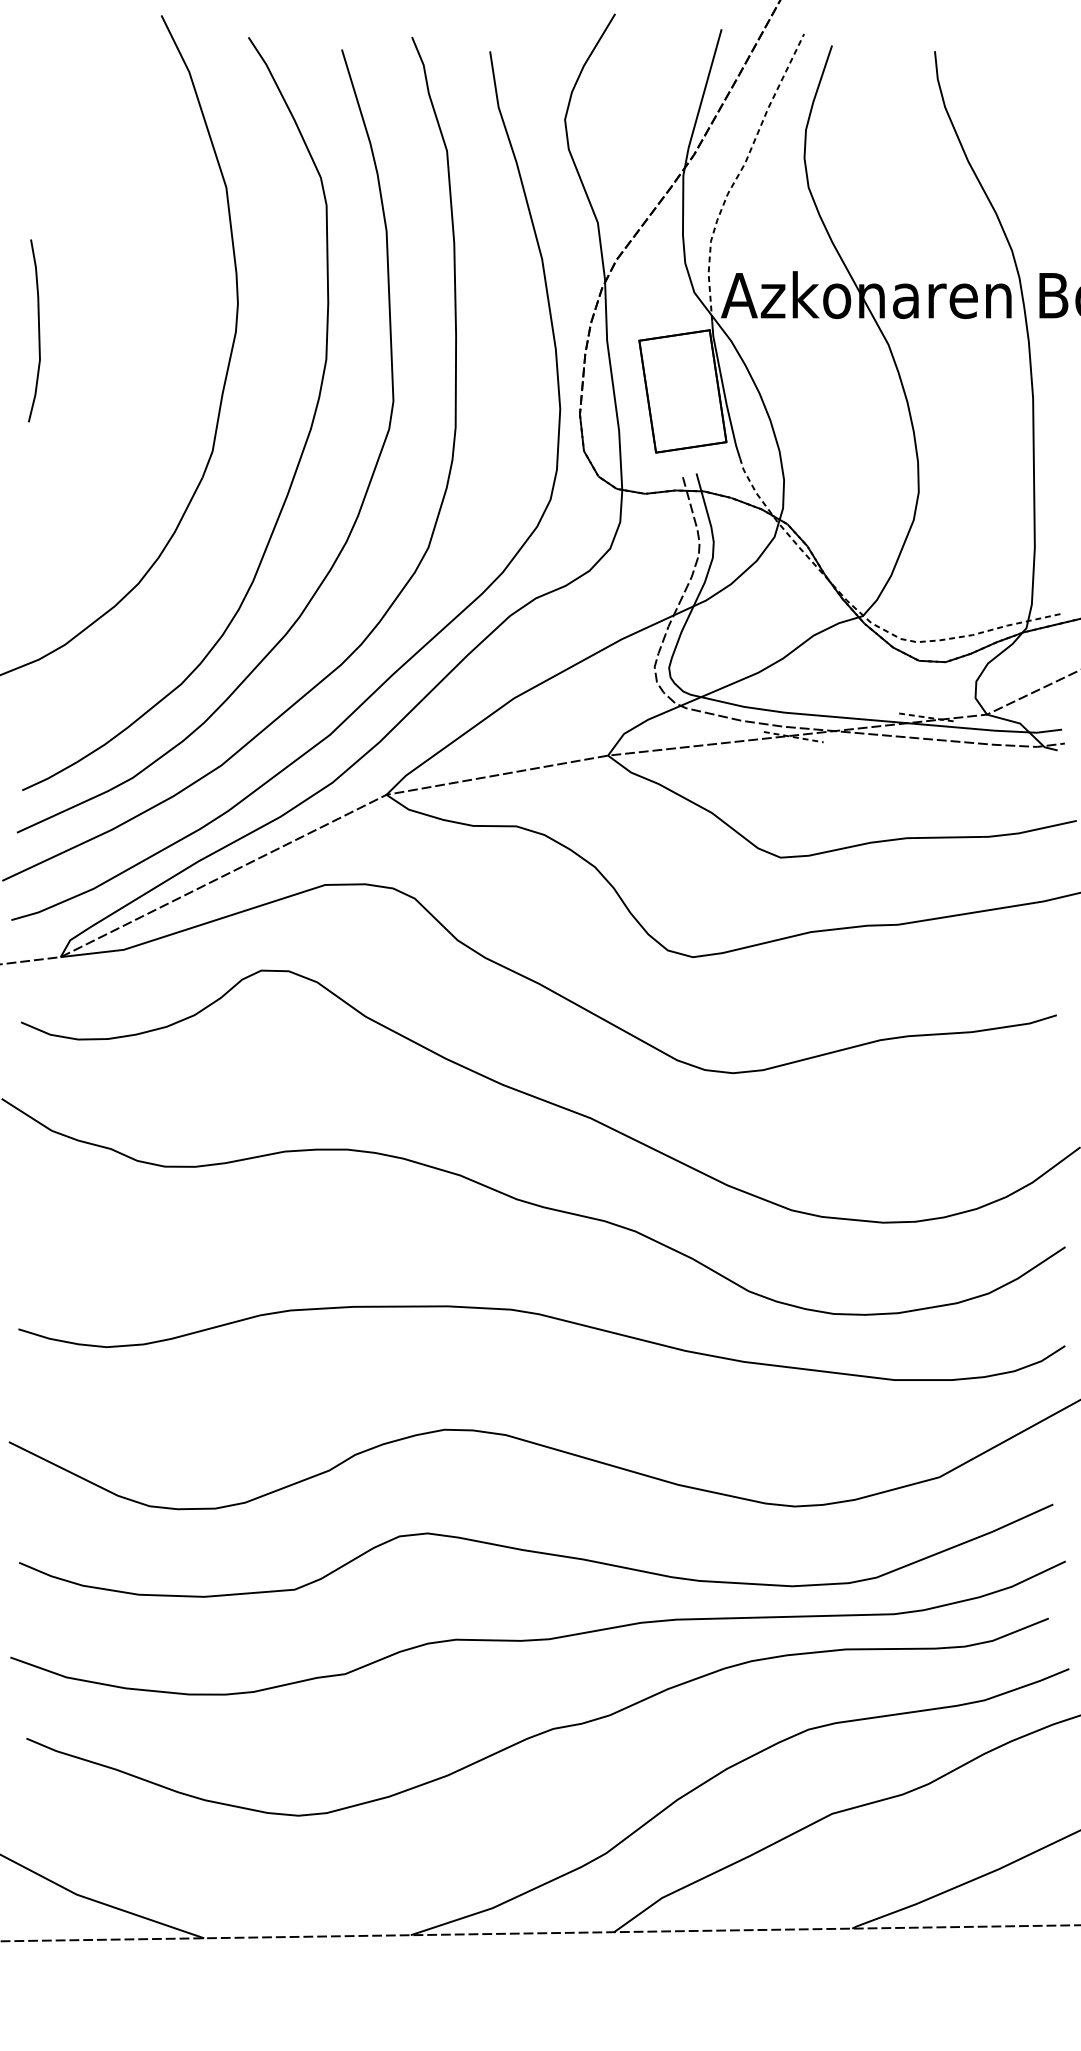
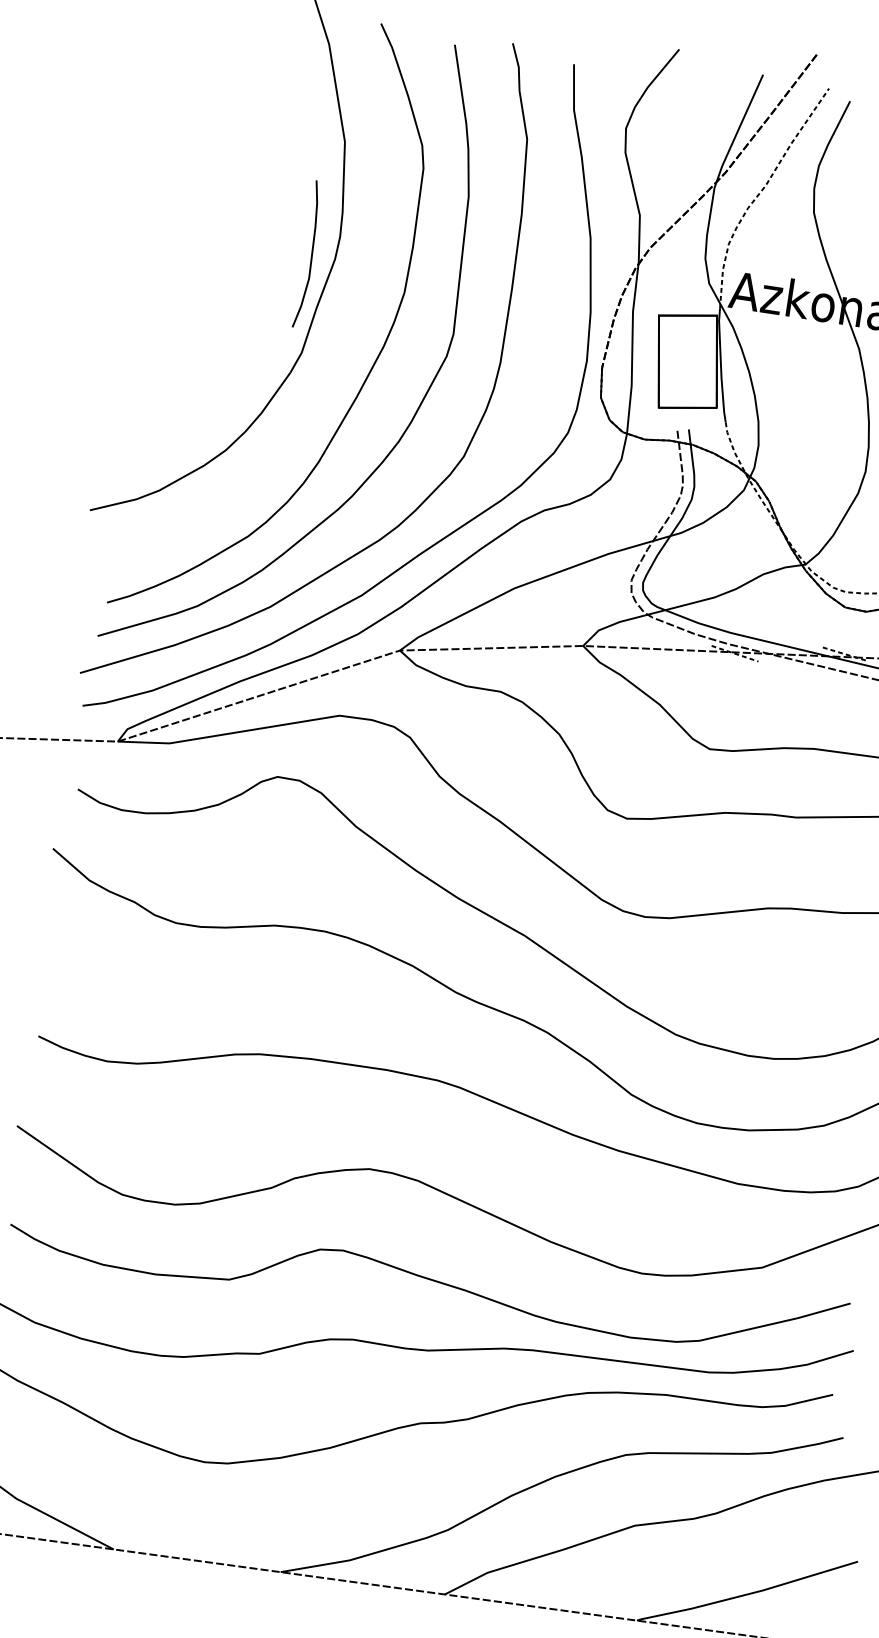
curve: (38, 330) -> (311, 254), moved

